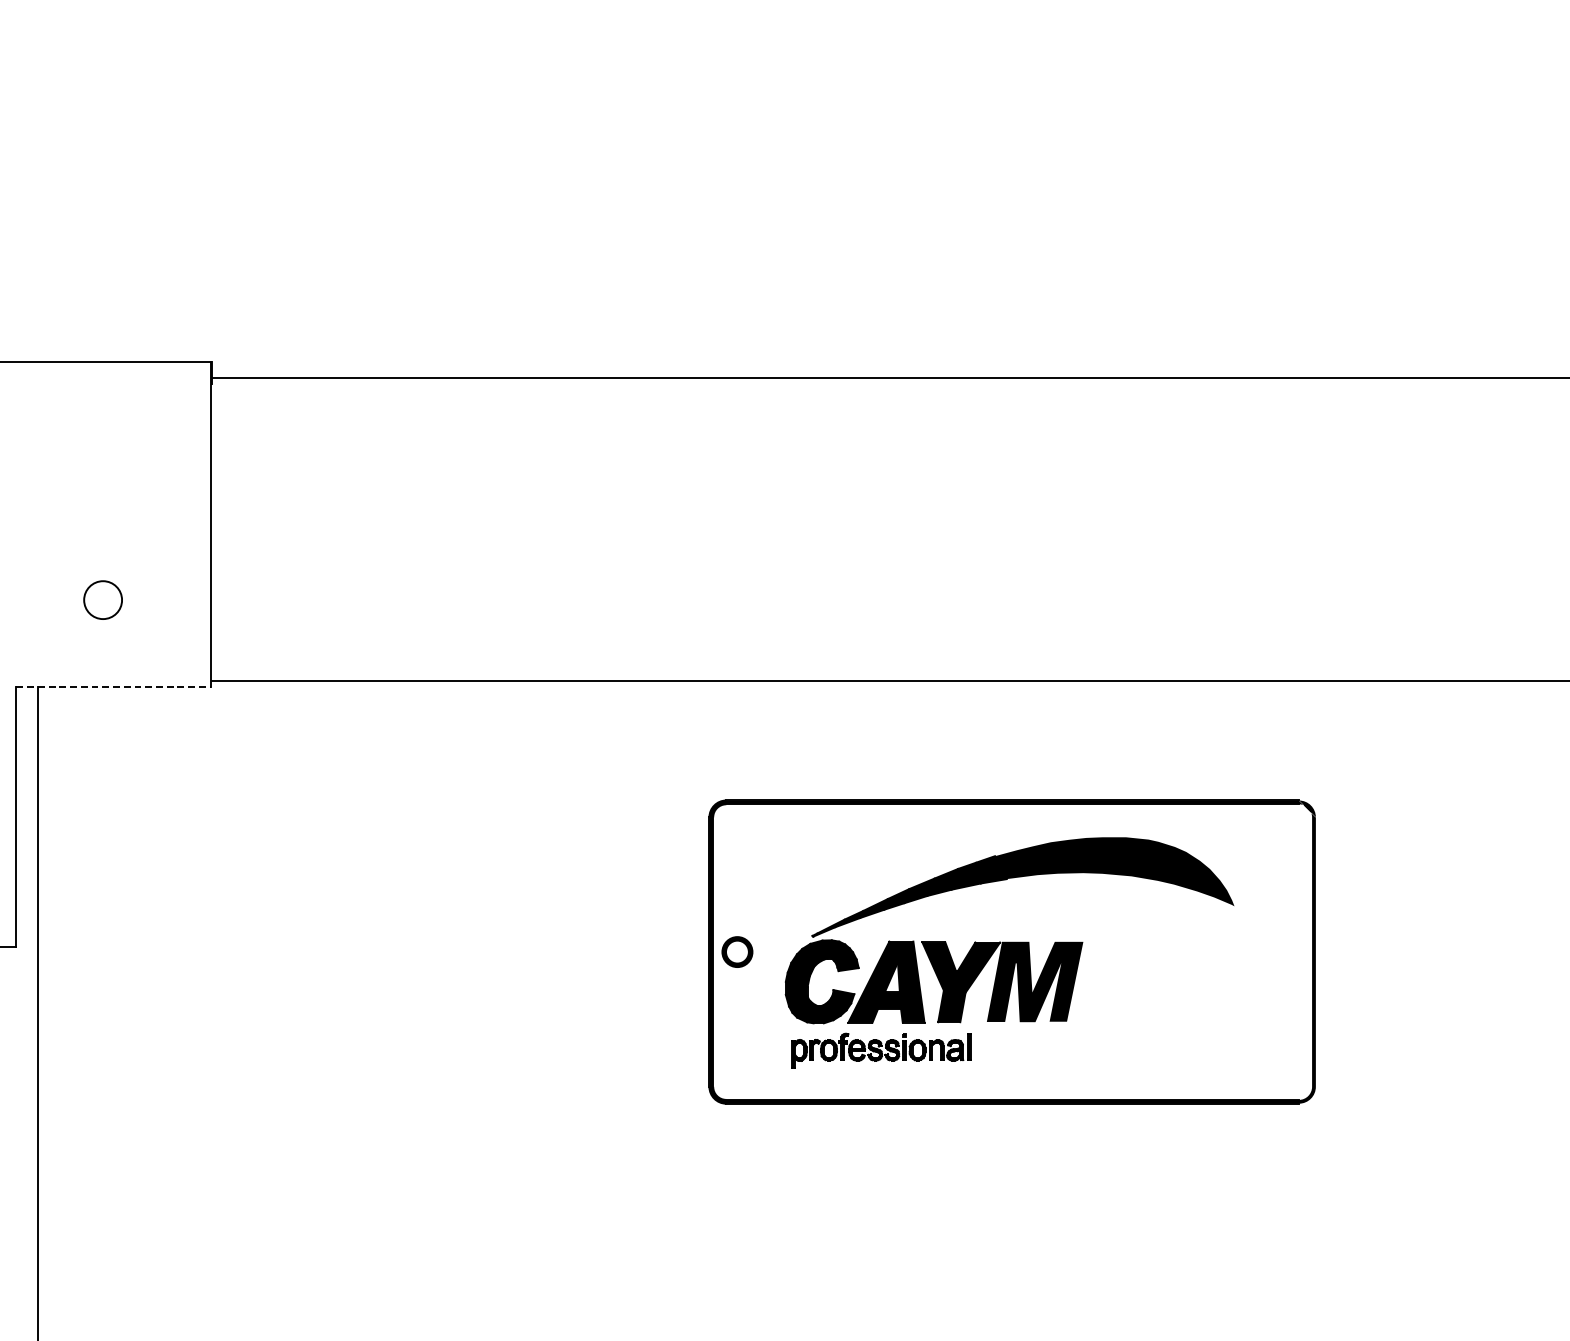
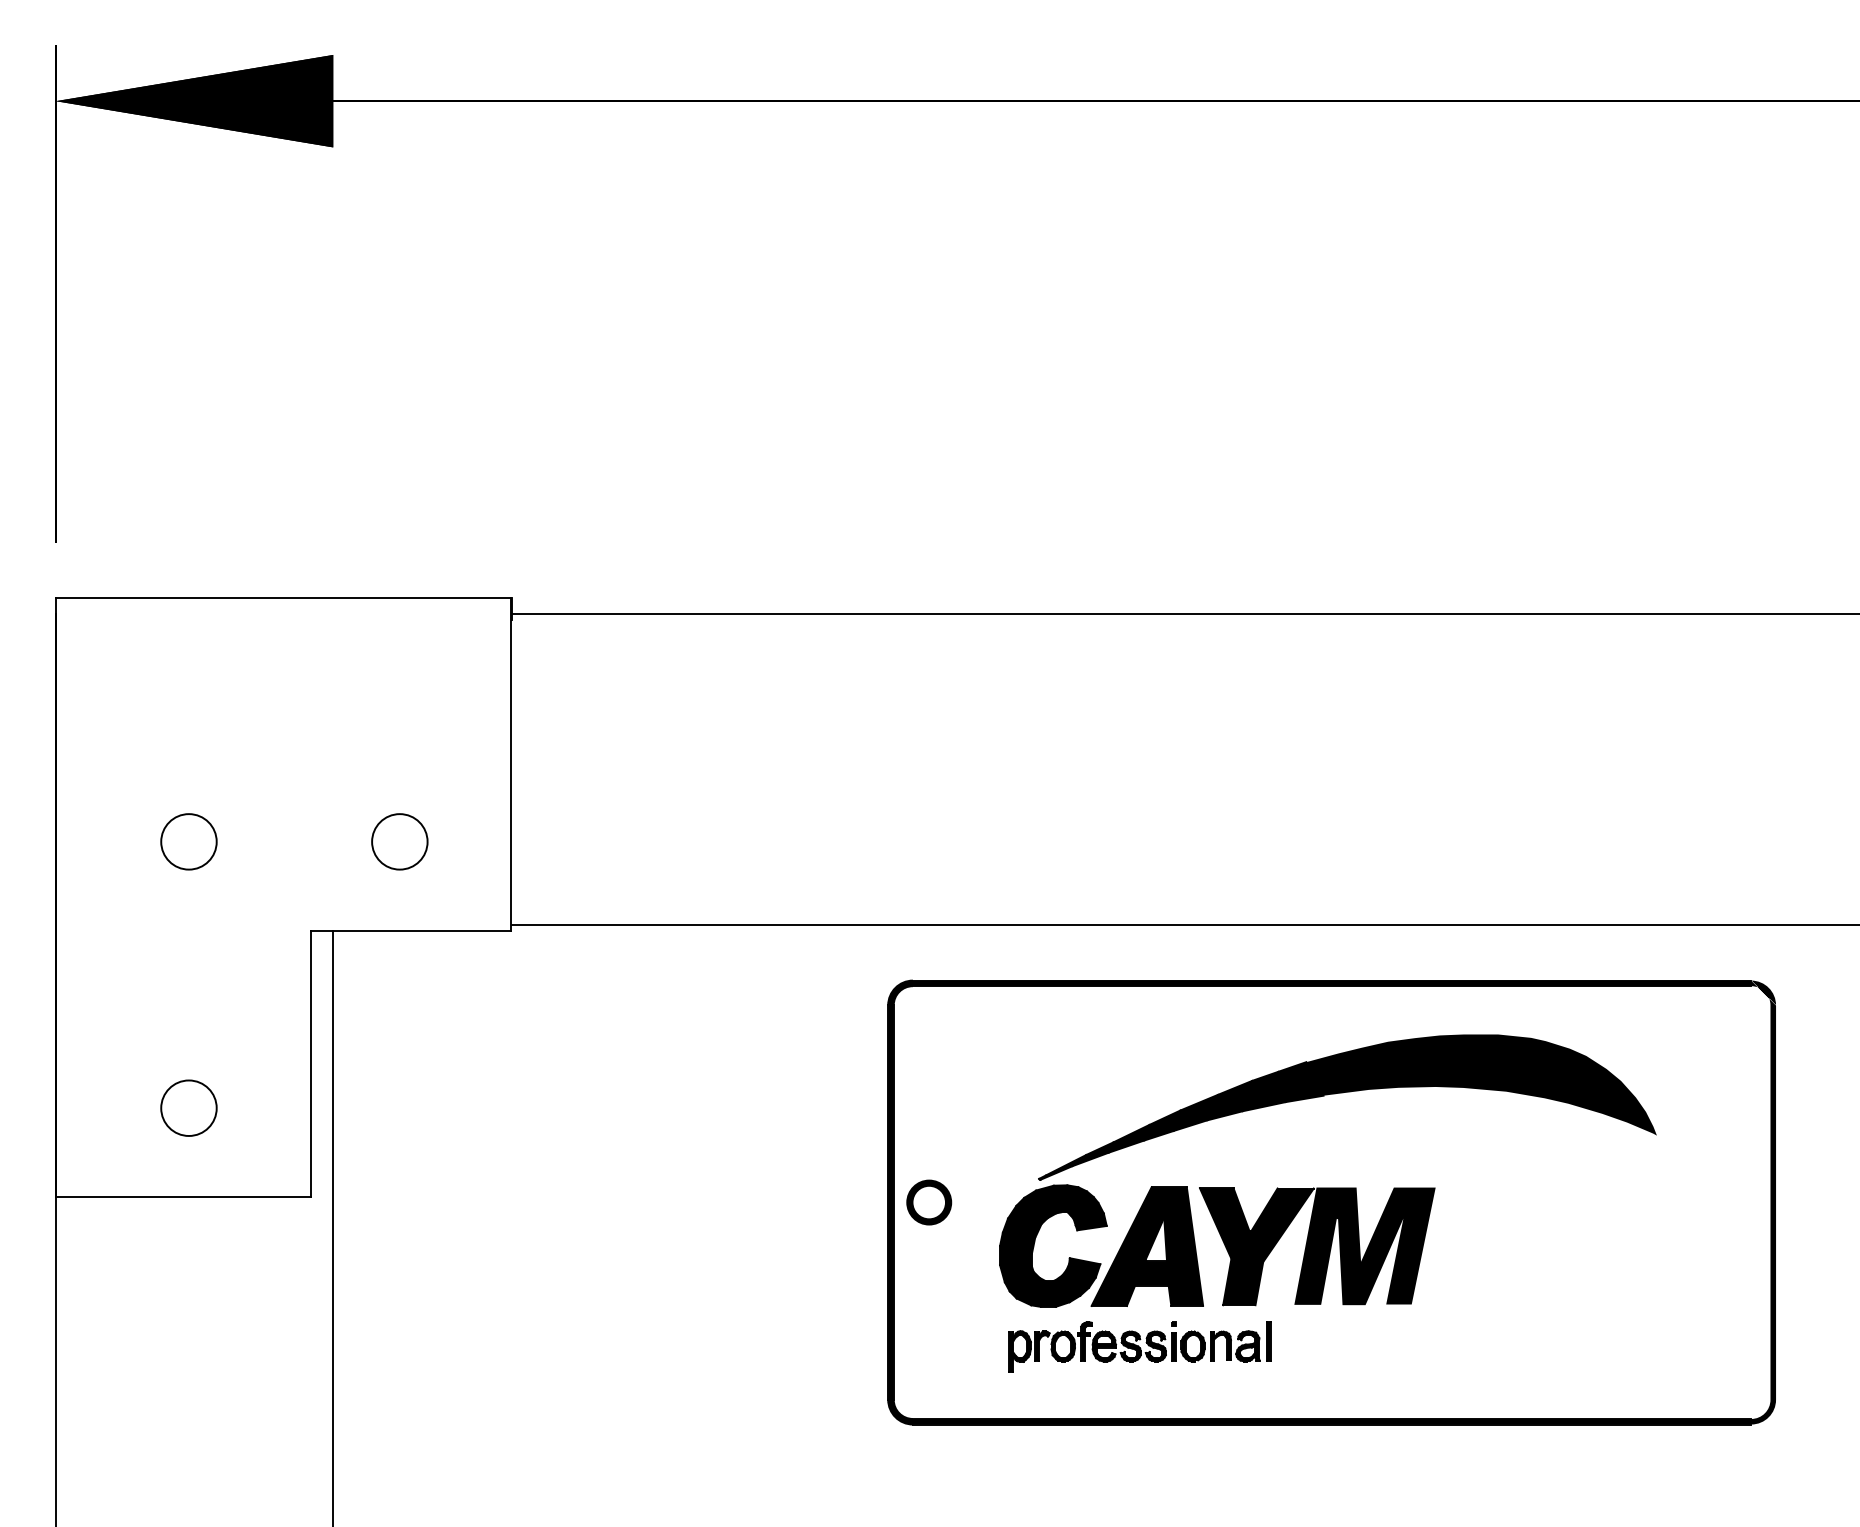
circle: (102, 599) -> (399, 841), size x1.43
line: (113, 686) -> (410, 930), dashed -> solid
part: (1012, 952) -> (1331, 1202), size x1.43

